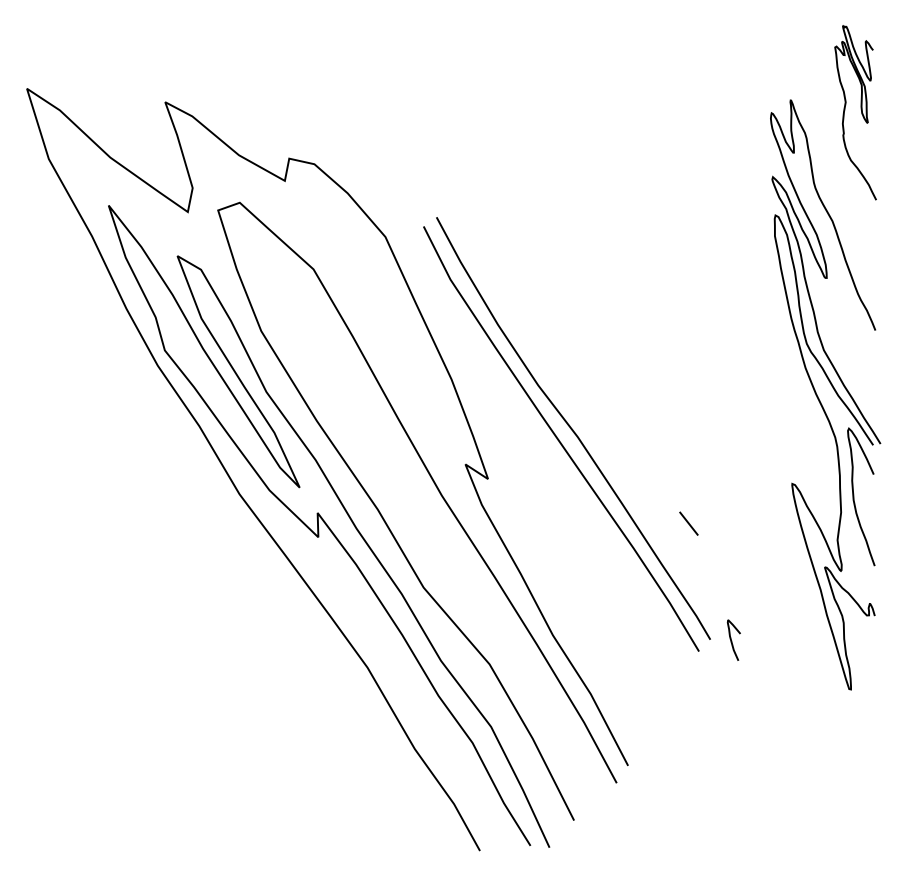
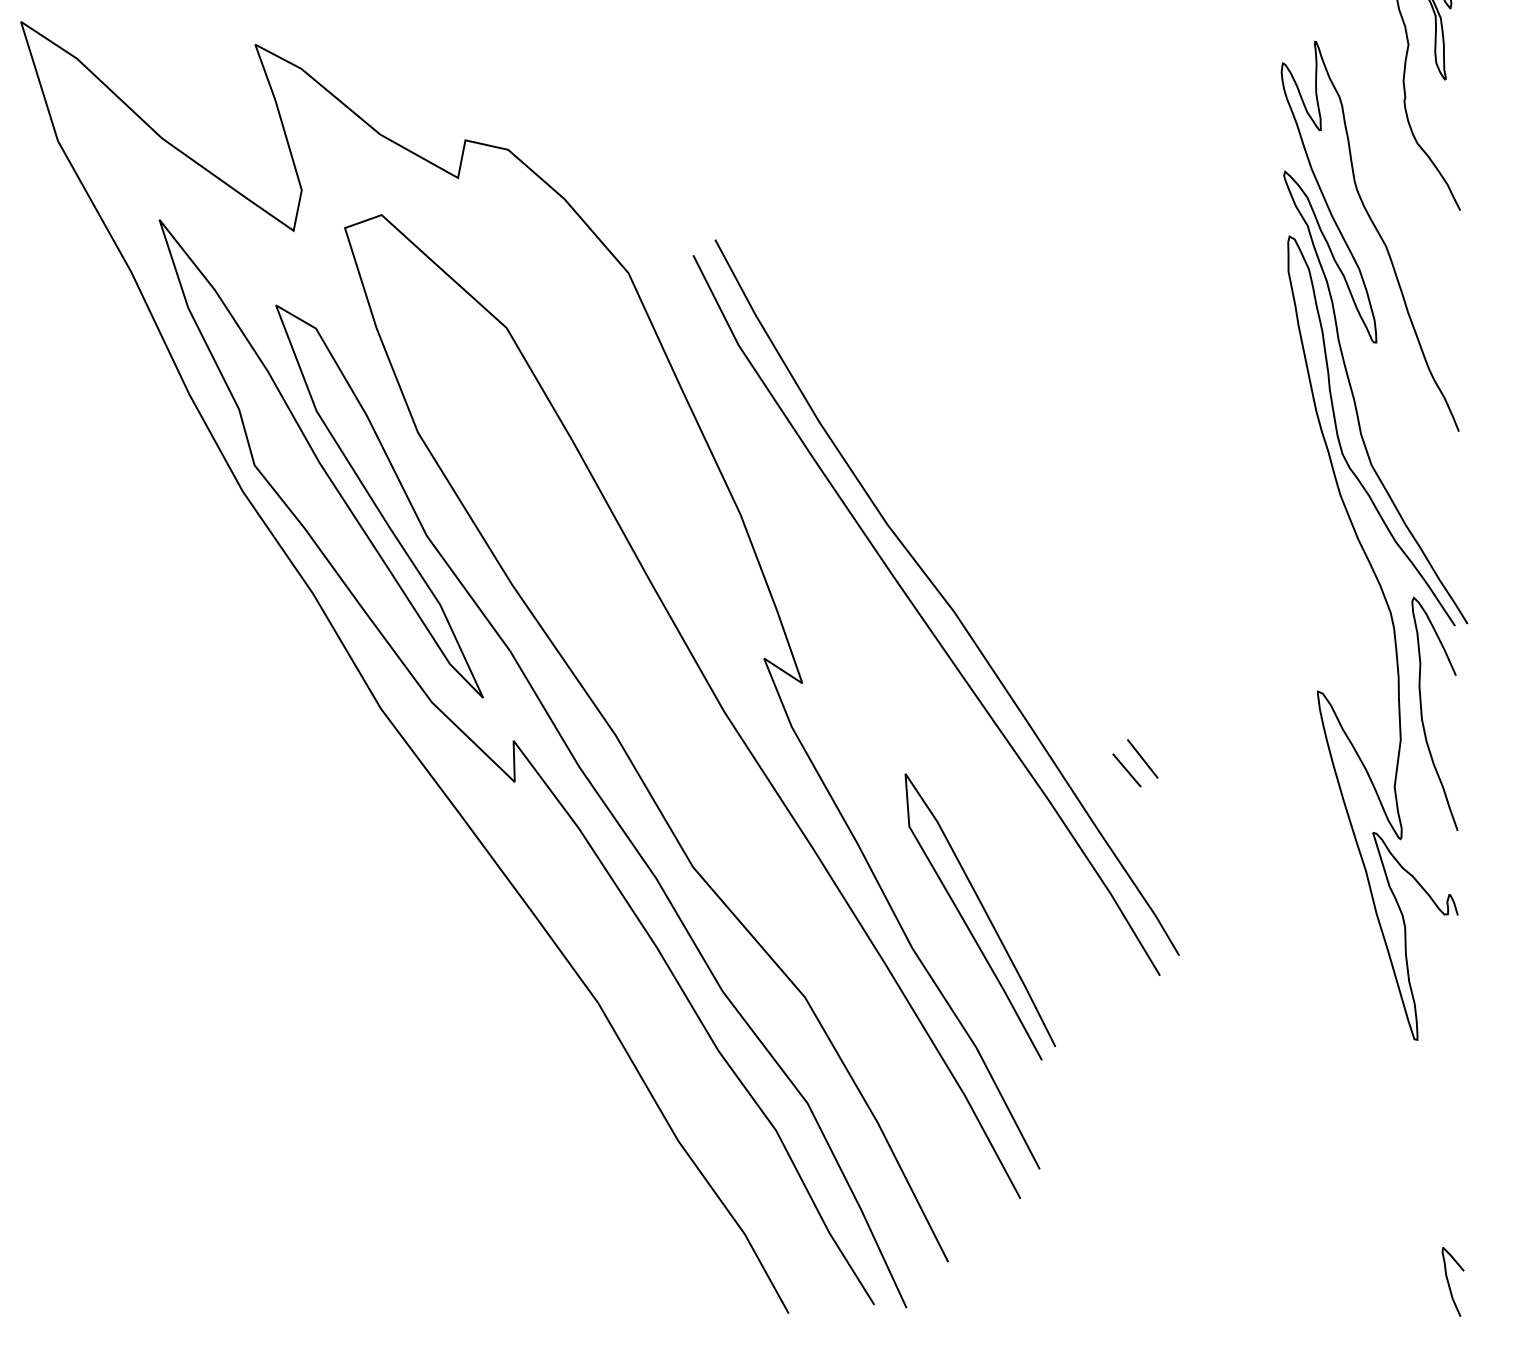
line: (679, 530) -> (1126, 770), added
curve: (594, 613) -> (982, 911), added
curve: (732, 640) -> (1450, 1282), moved

